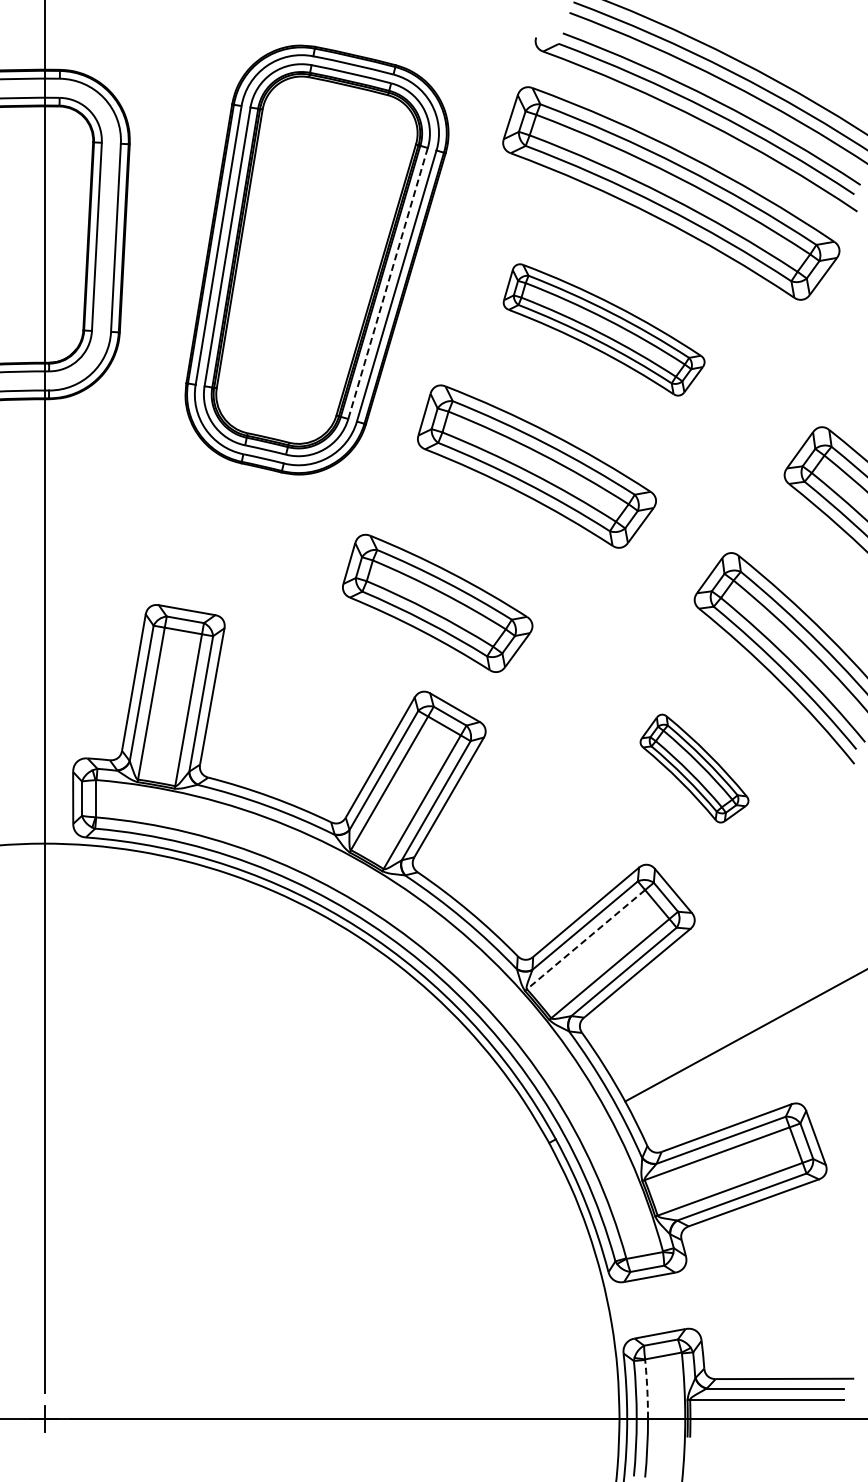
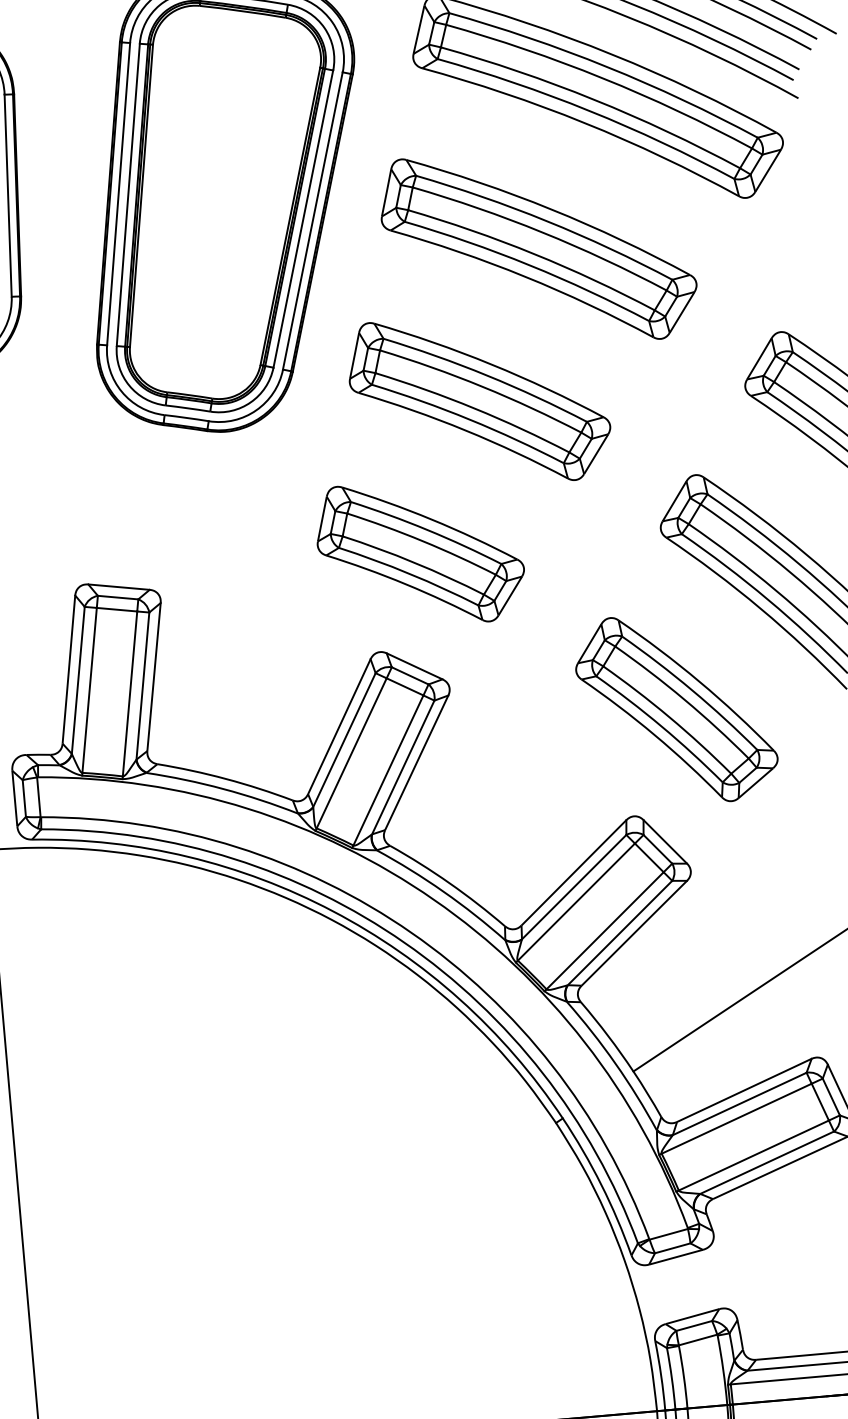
line: (387, 284) -> (302, 220), dashed -> solid
part: (603, 329) -> (538, 248), size x1.43
part: (437, 602) -> (420, 552), moved
part: (694, 768) -> (676, 708), size x1.67
line: (585, 939) -> (575, 901), dashed -> solid
arc: (647, 1389) -> (684, 1377), dashed -> solid

